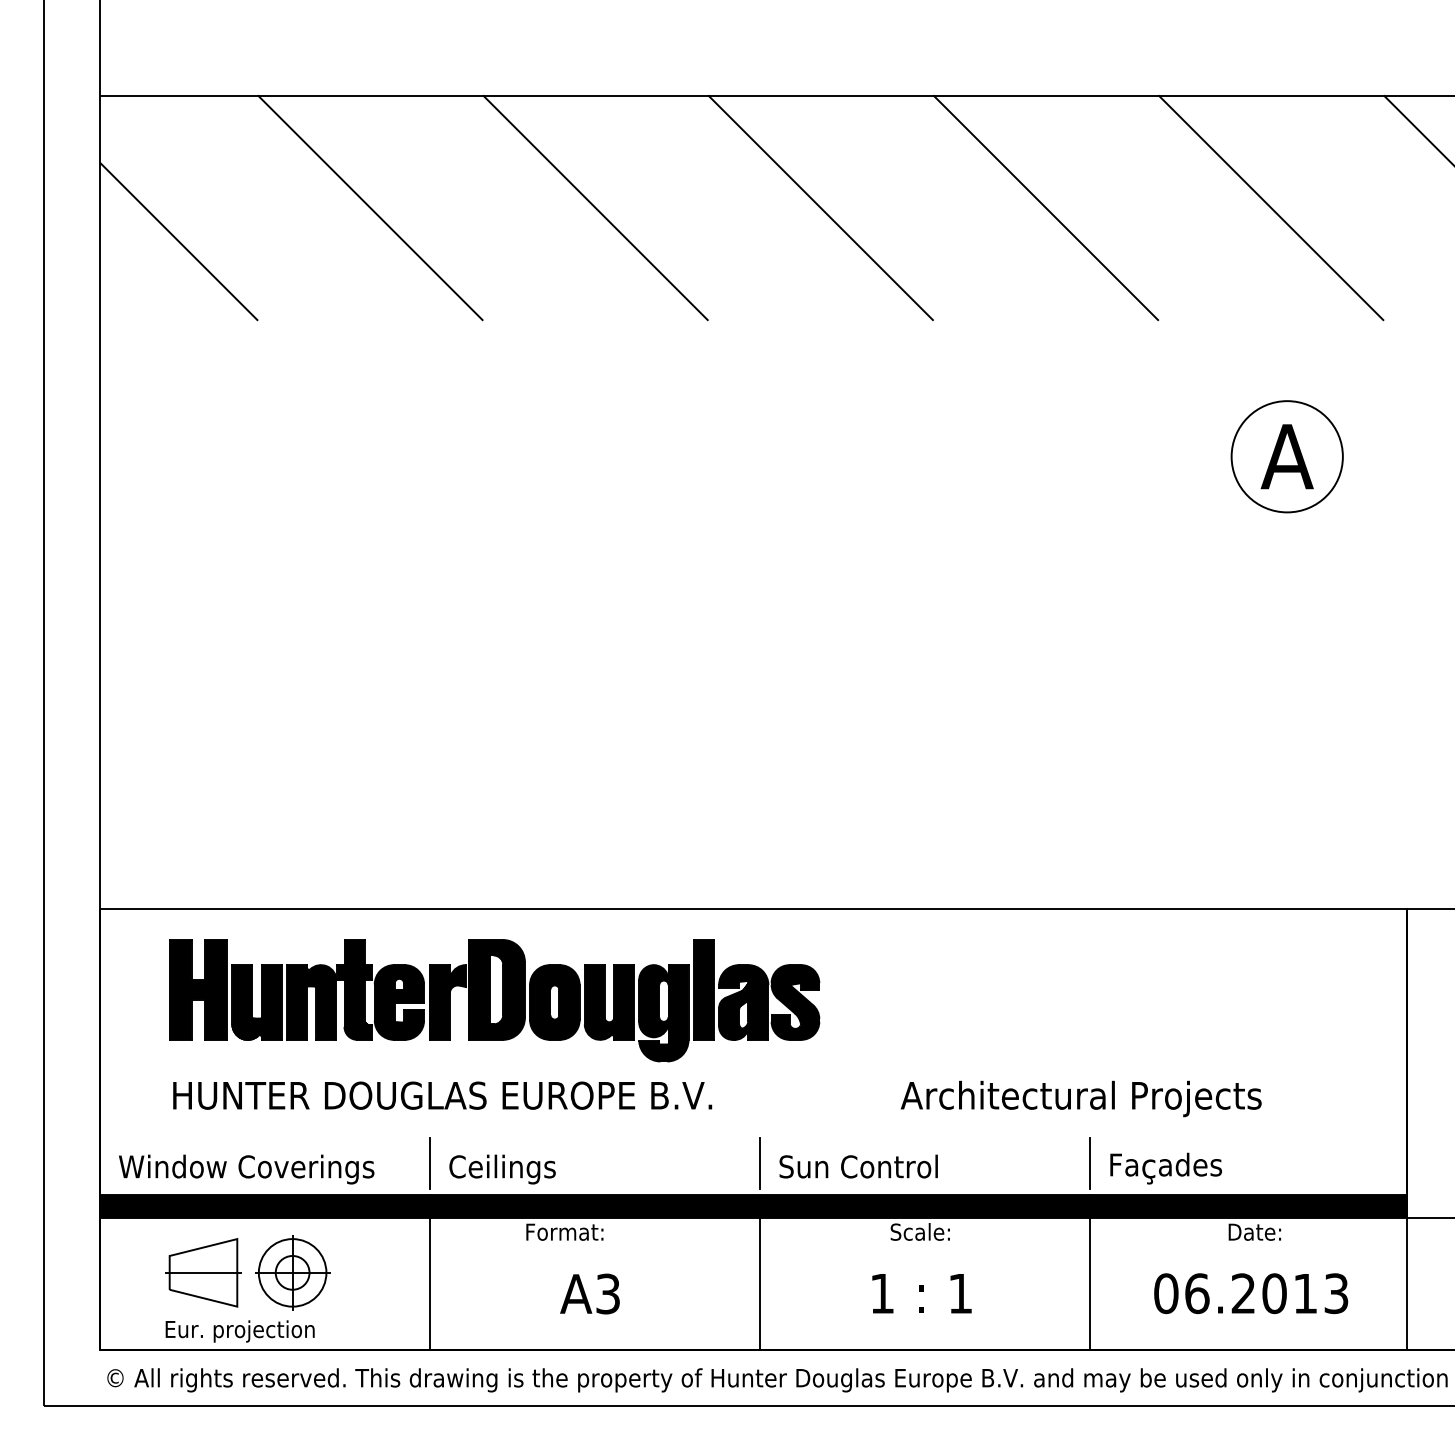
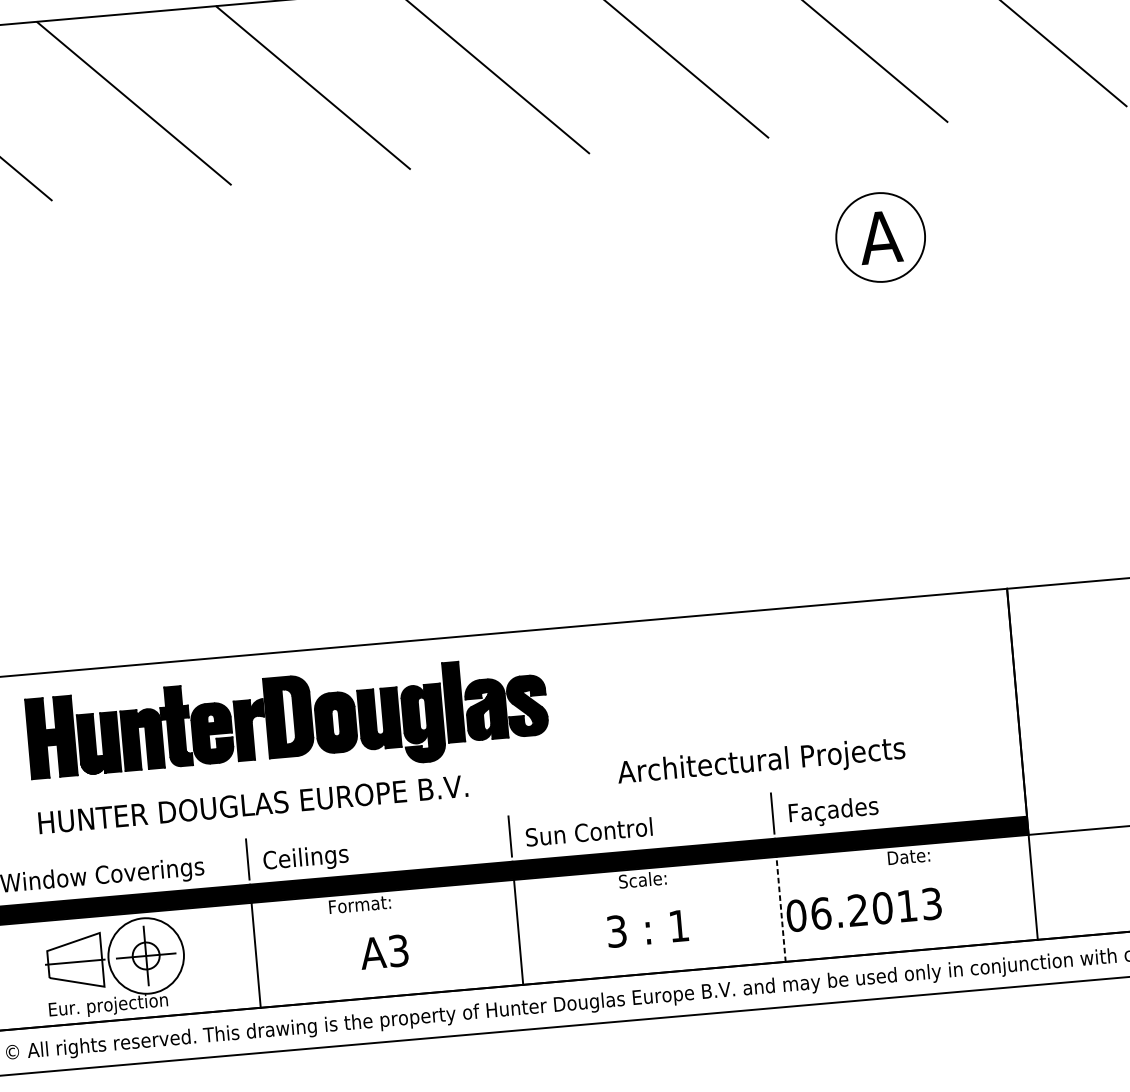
circle: (292, 1272) -> (146, 955), size x1.4
line: (1089, 1283) -> (780, 908), solid -> dashed
text: (881, 1293) -> (616, 931), 1 -> 3
text: (1251, 1293) -> (864, 909), moved

